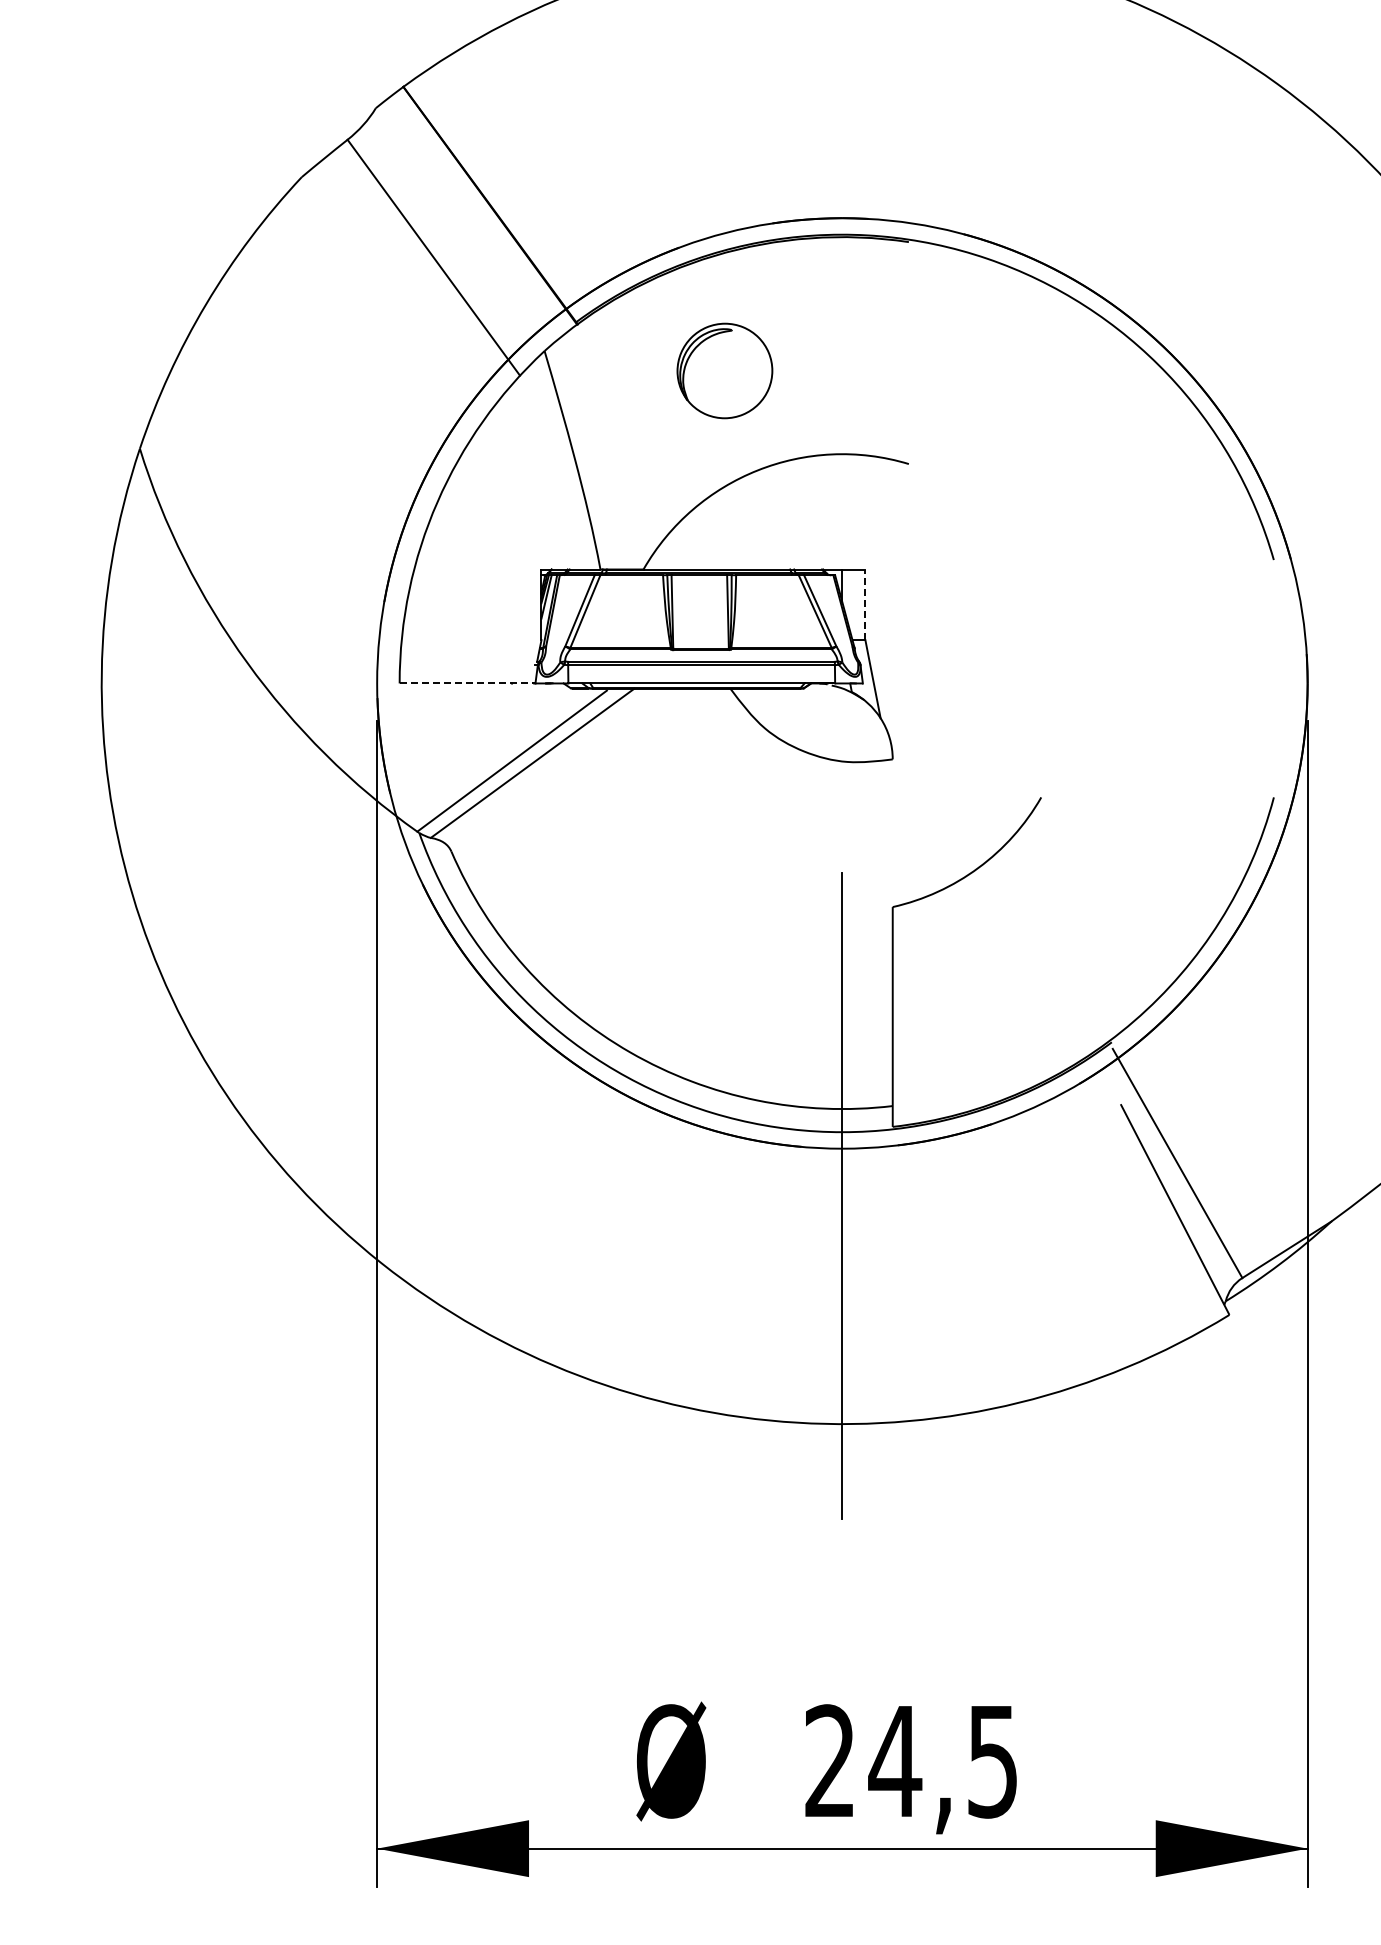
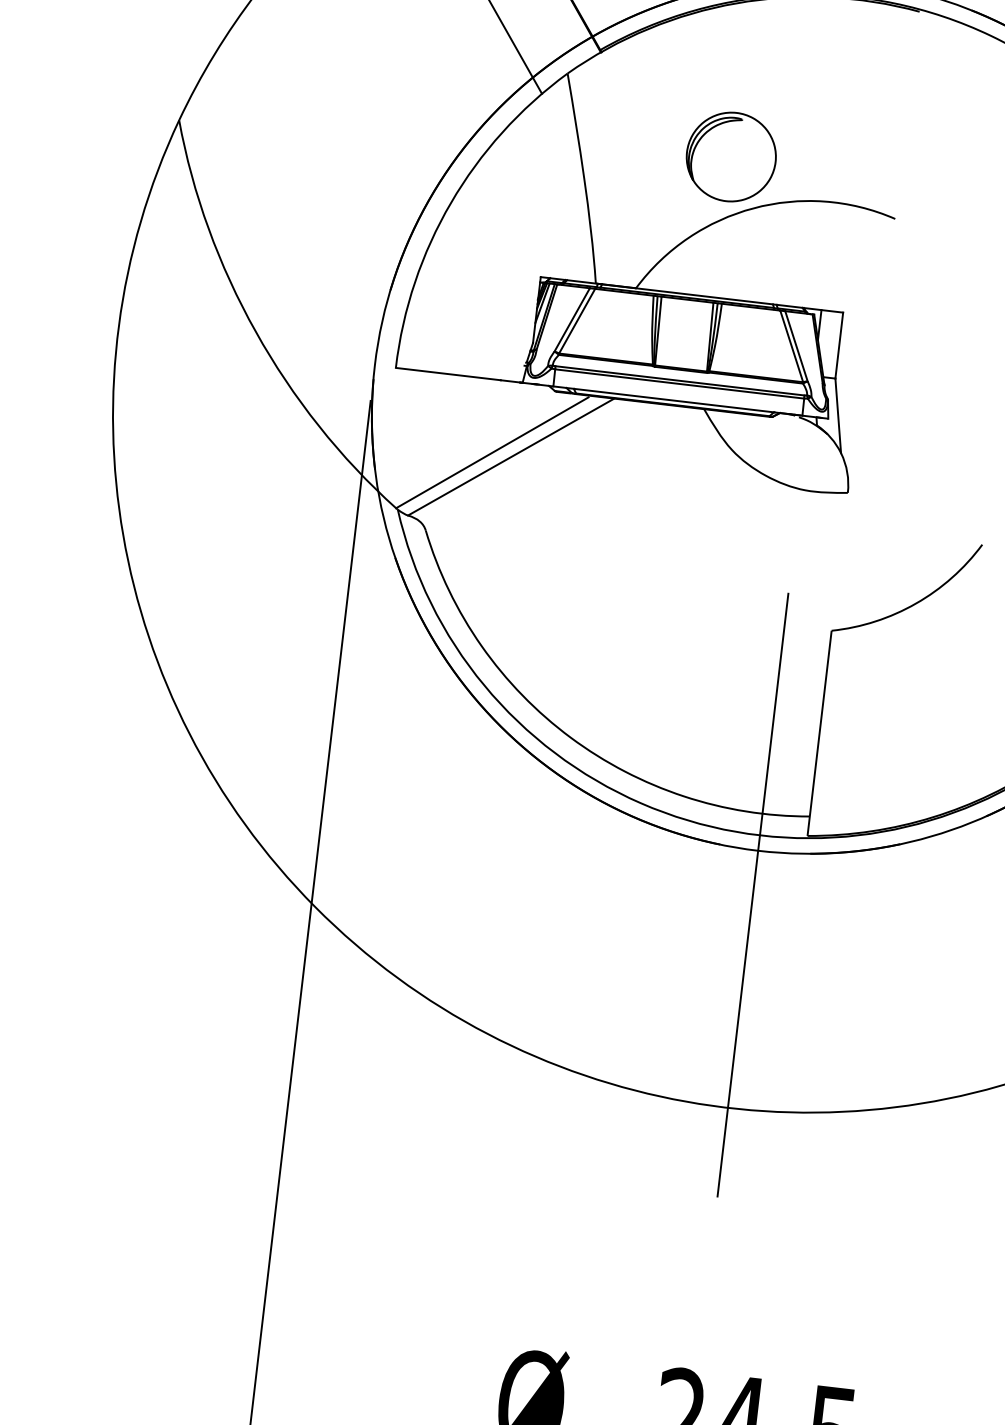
part: (724, 370) -> (730, 156), moved
line: (865, 604) -> (839, 345), dashed -> solid
line: (466, 683) -> (458, 375), dashed -> solid

